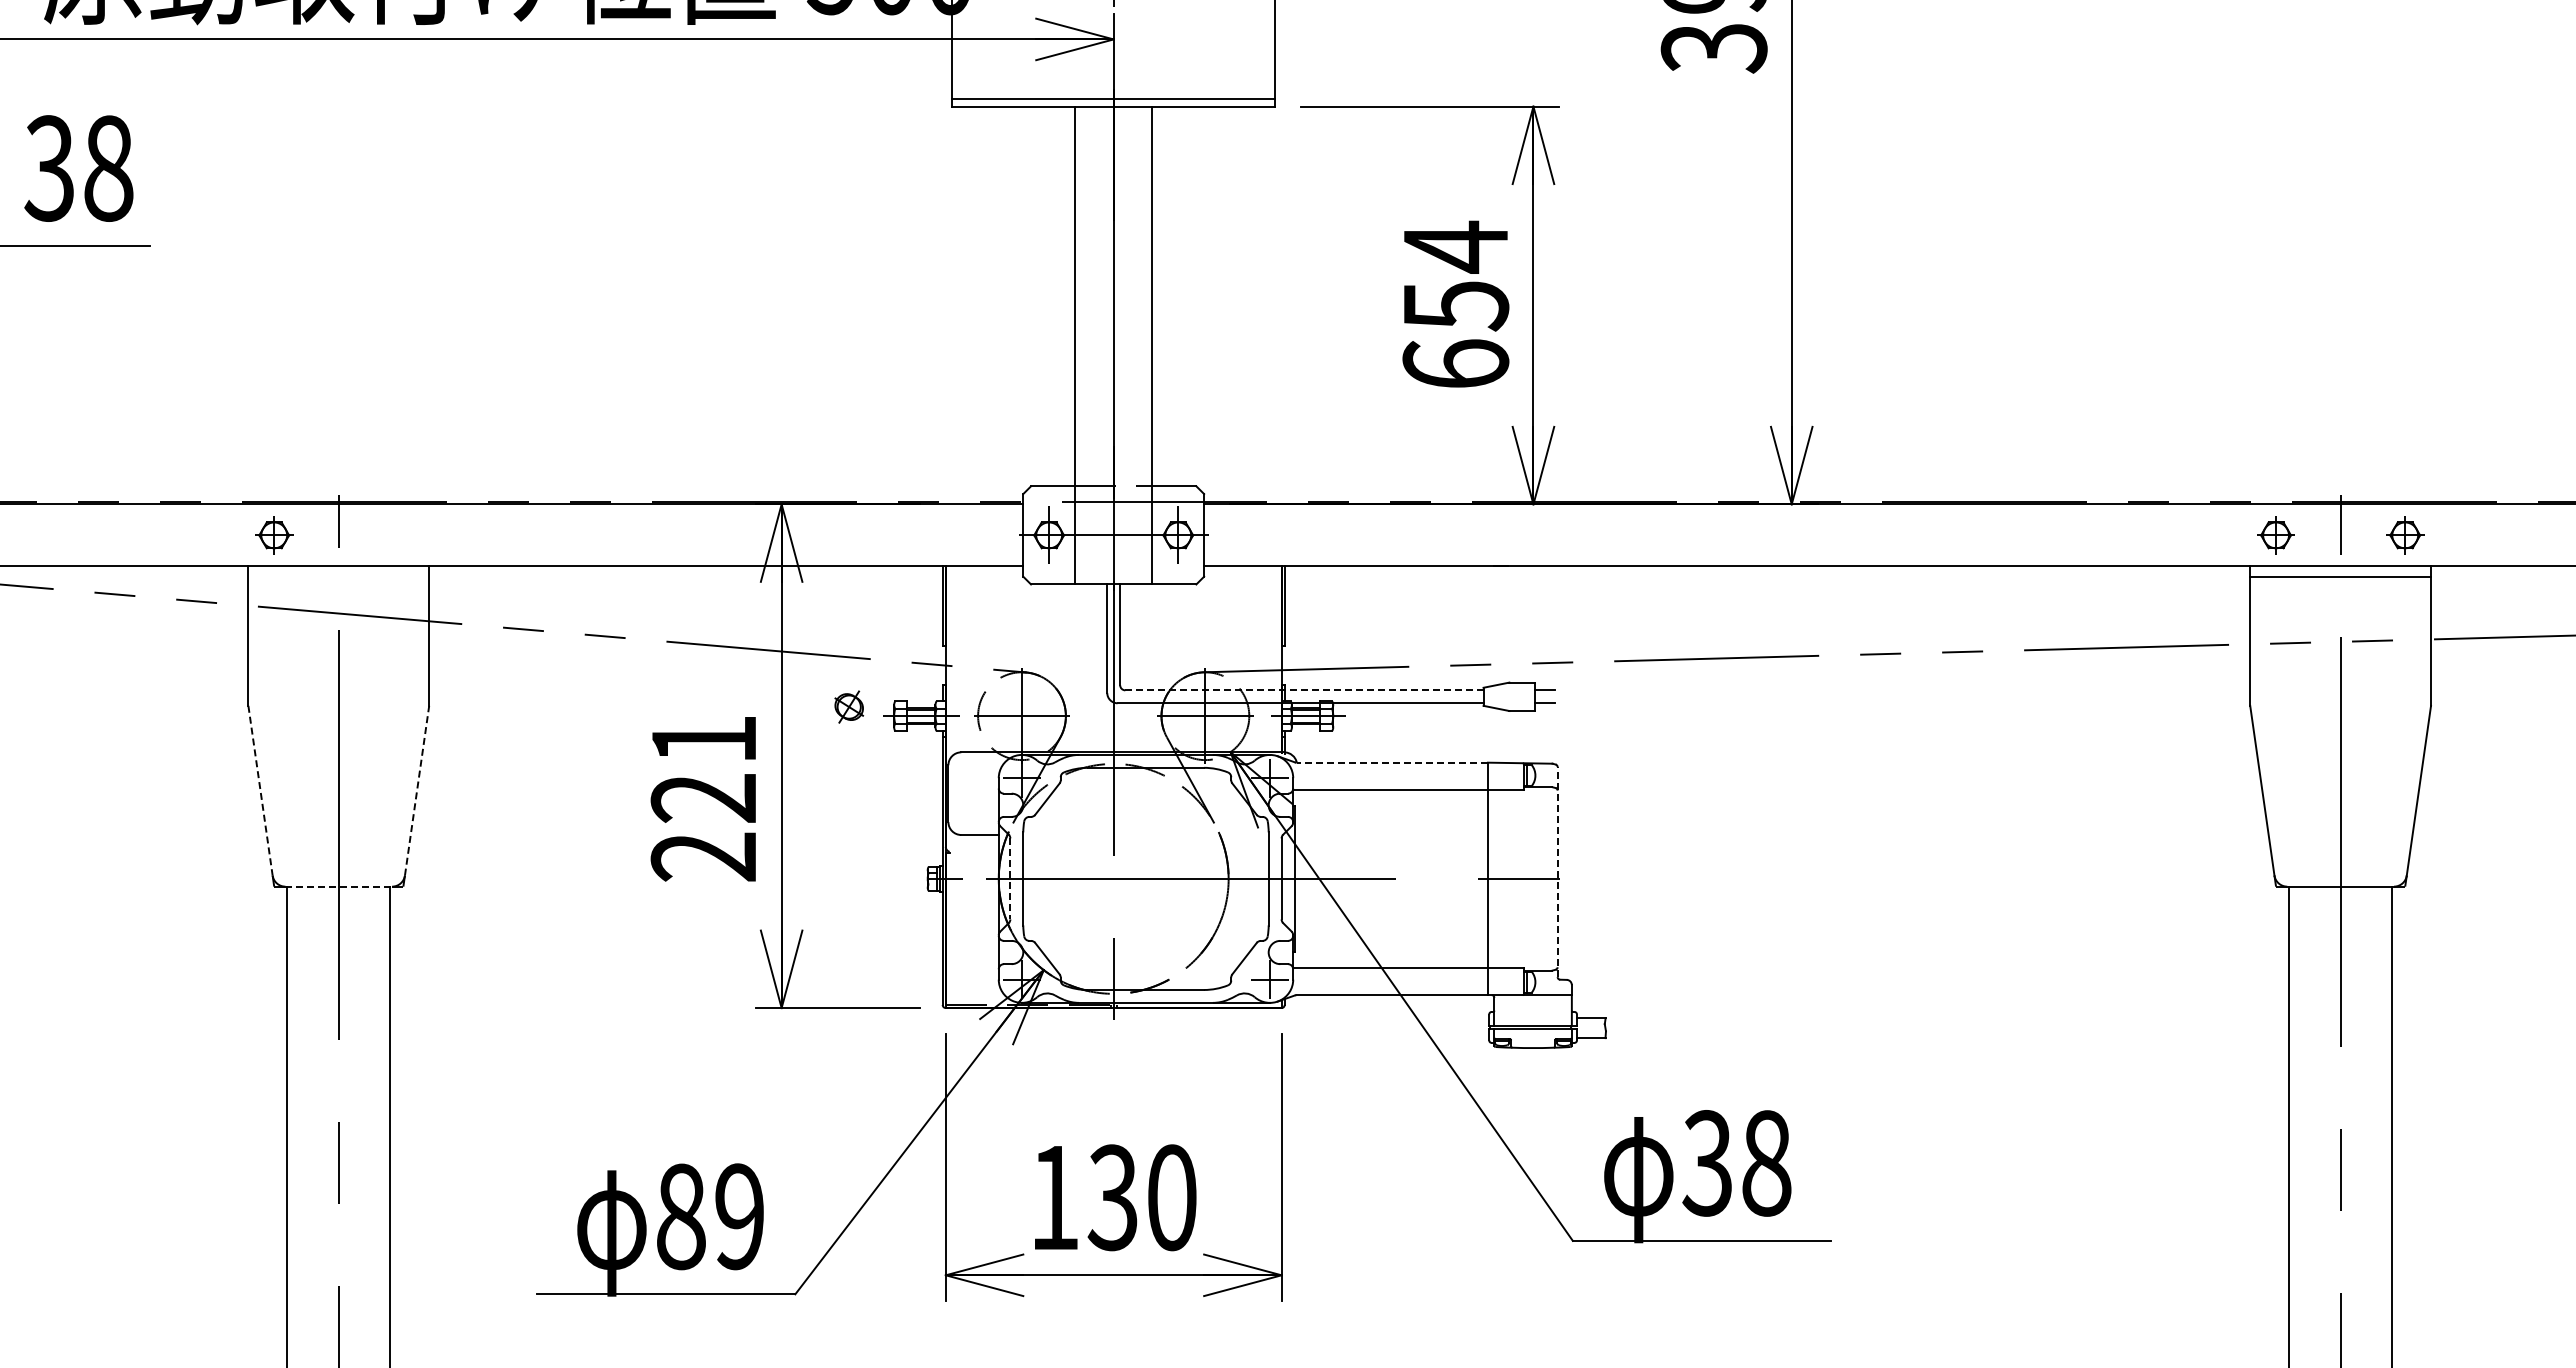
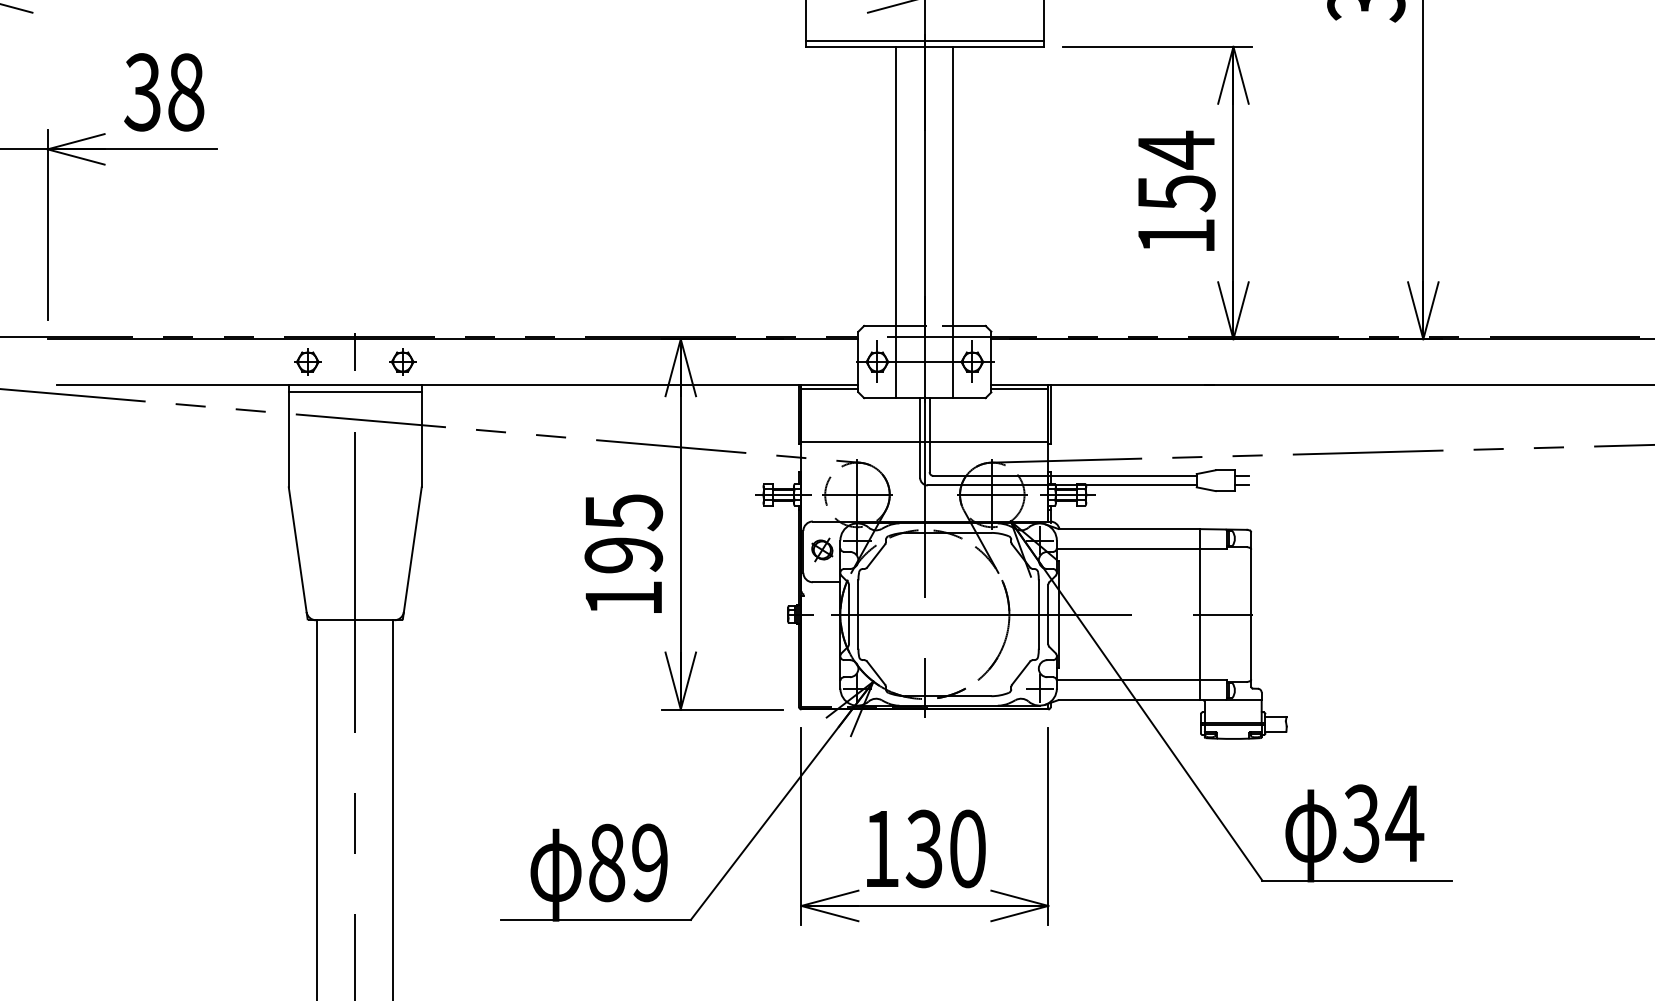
text: (1455, 363) -> (1176, 235), 654 -> 154
part: (403, 535) -> (402, 362), added
line: (984, 571) -> (829, 388), added
line: (1242, 571) -> (1019, 388), added
line: (338, 576) -> (355, 392), added
line: (1113, 643) -> (924, 441), added
line: (1303, 690) -> (1064, 476), dashed -> solid
part: (849, 706) -> (822, 549), moved
line: (1392, 762) -> (1129, 528), dashed -> solid
line: (260, 790) -> (297, 549), dashed -> solid
line: (417, 790) -> (413, 549), dashed -> solid
text: (703, 798) -> (623, 555), 221 -> 195
line: (1557, 871) -> (1251, 609), dashed -> solid
line: (1010, 879) -> (849, 614), dashed -> solid
line: (339, 886) -> (355, 620), dashed -> solid
text: (1766, 1163) -> (1404, 823), 38 -> 34

